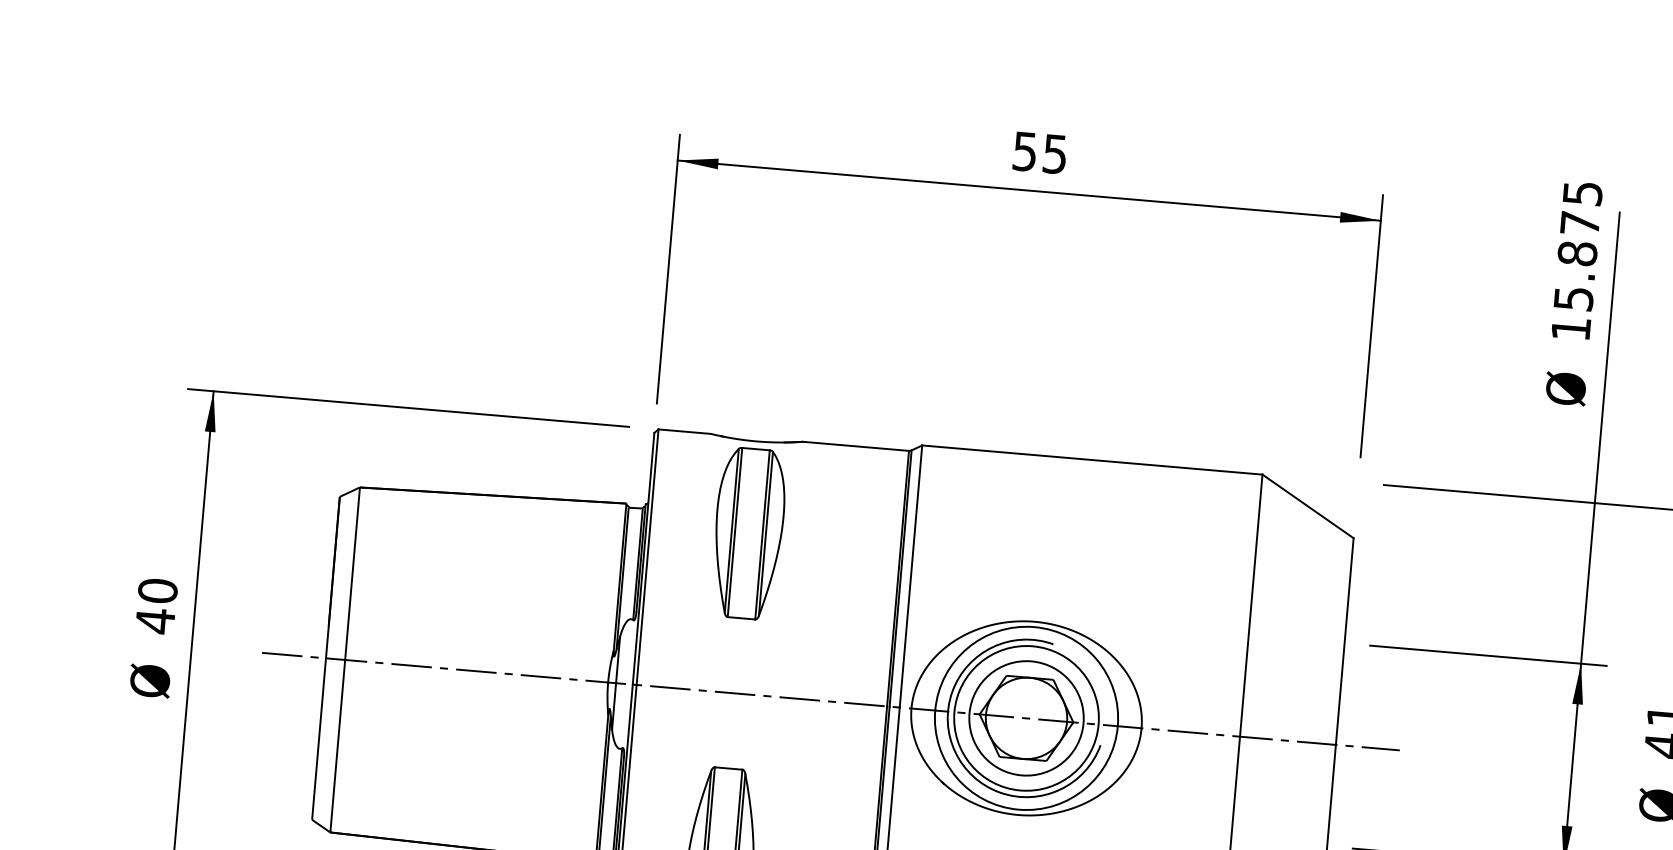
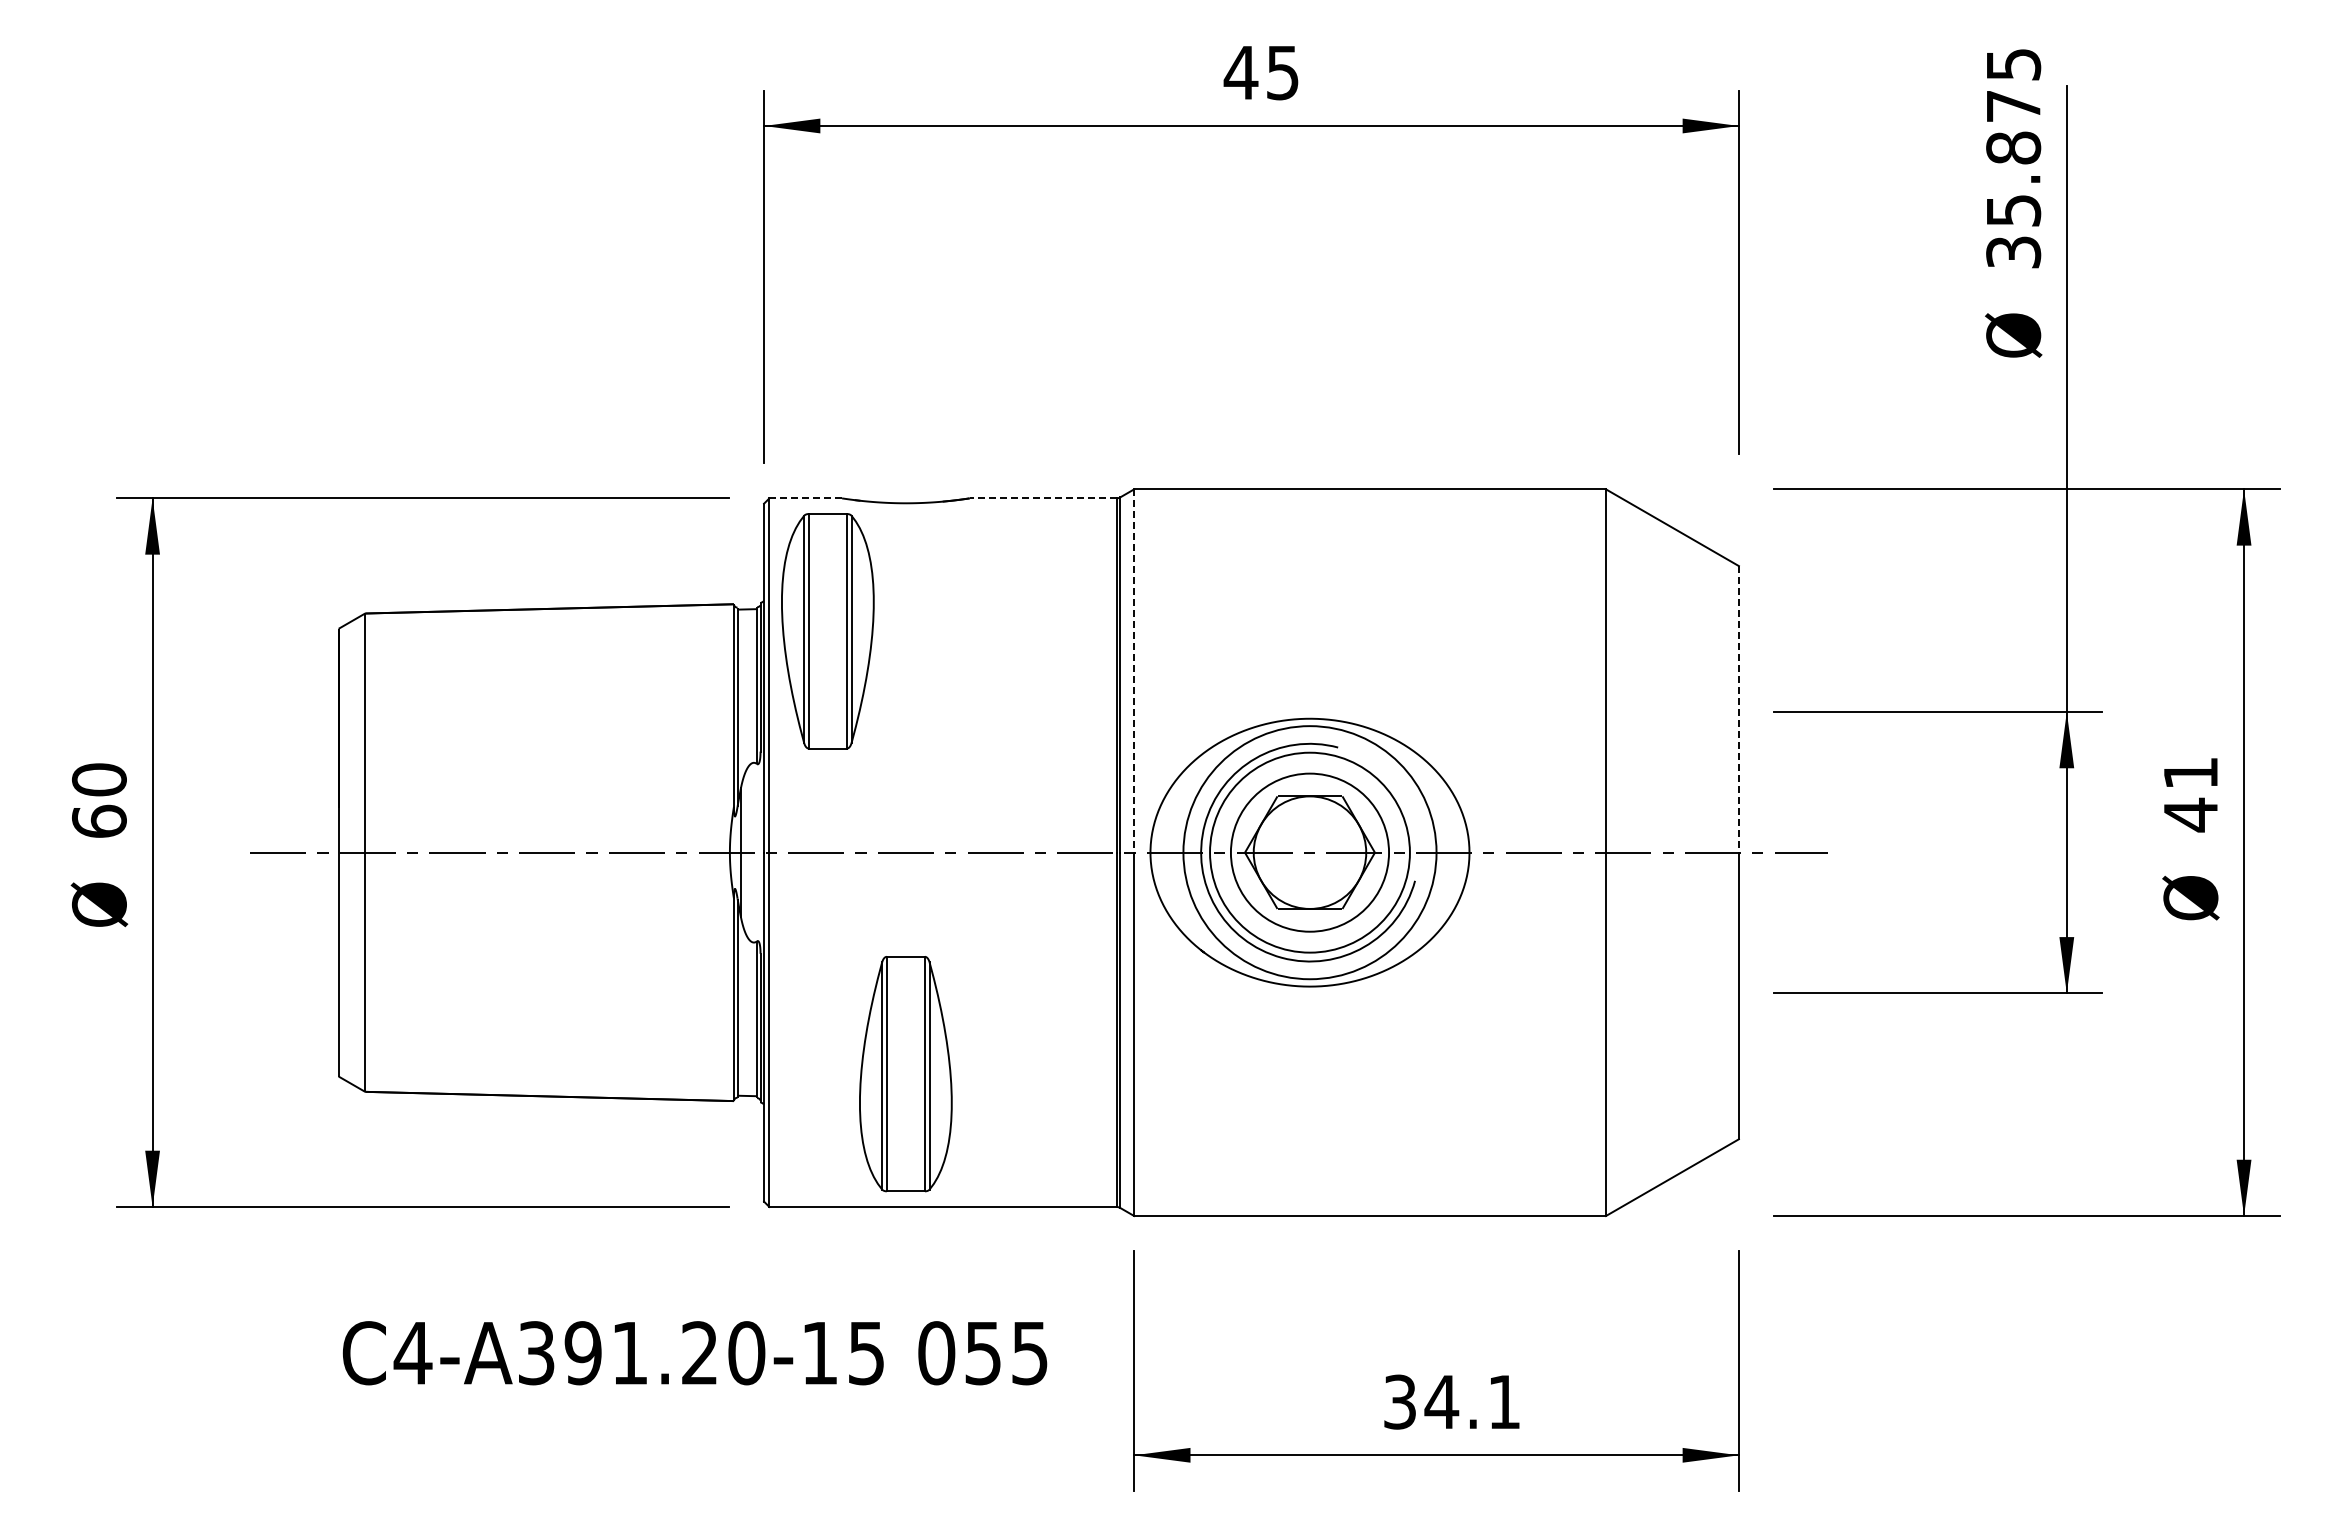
text: (1024, 152) -> (1240, 73), 55 -> 45
text: (1571, 329) -> (2013, 252), 15.875 -> 35.875
line: (684, 431) -> (805, 498), solid -> dashed
line: (856, 446) -> (1043, 498), solid -> dashed
part: (748, 533) -> (827, 631), moved
line: (911, 576) -> (1134, 671), solid -> dashed
text: (155, 621) -> (99, 821), 40 -> 60
line: (1344, 641) -> (1738, 709), solid -> dashed

